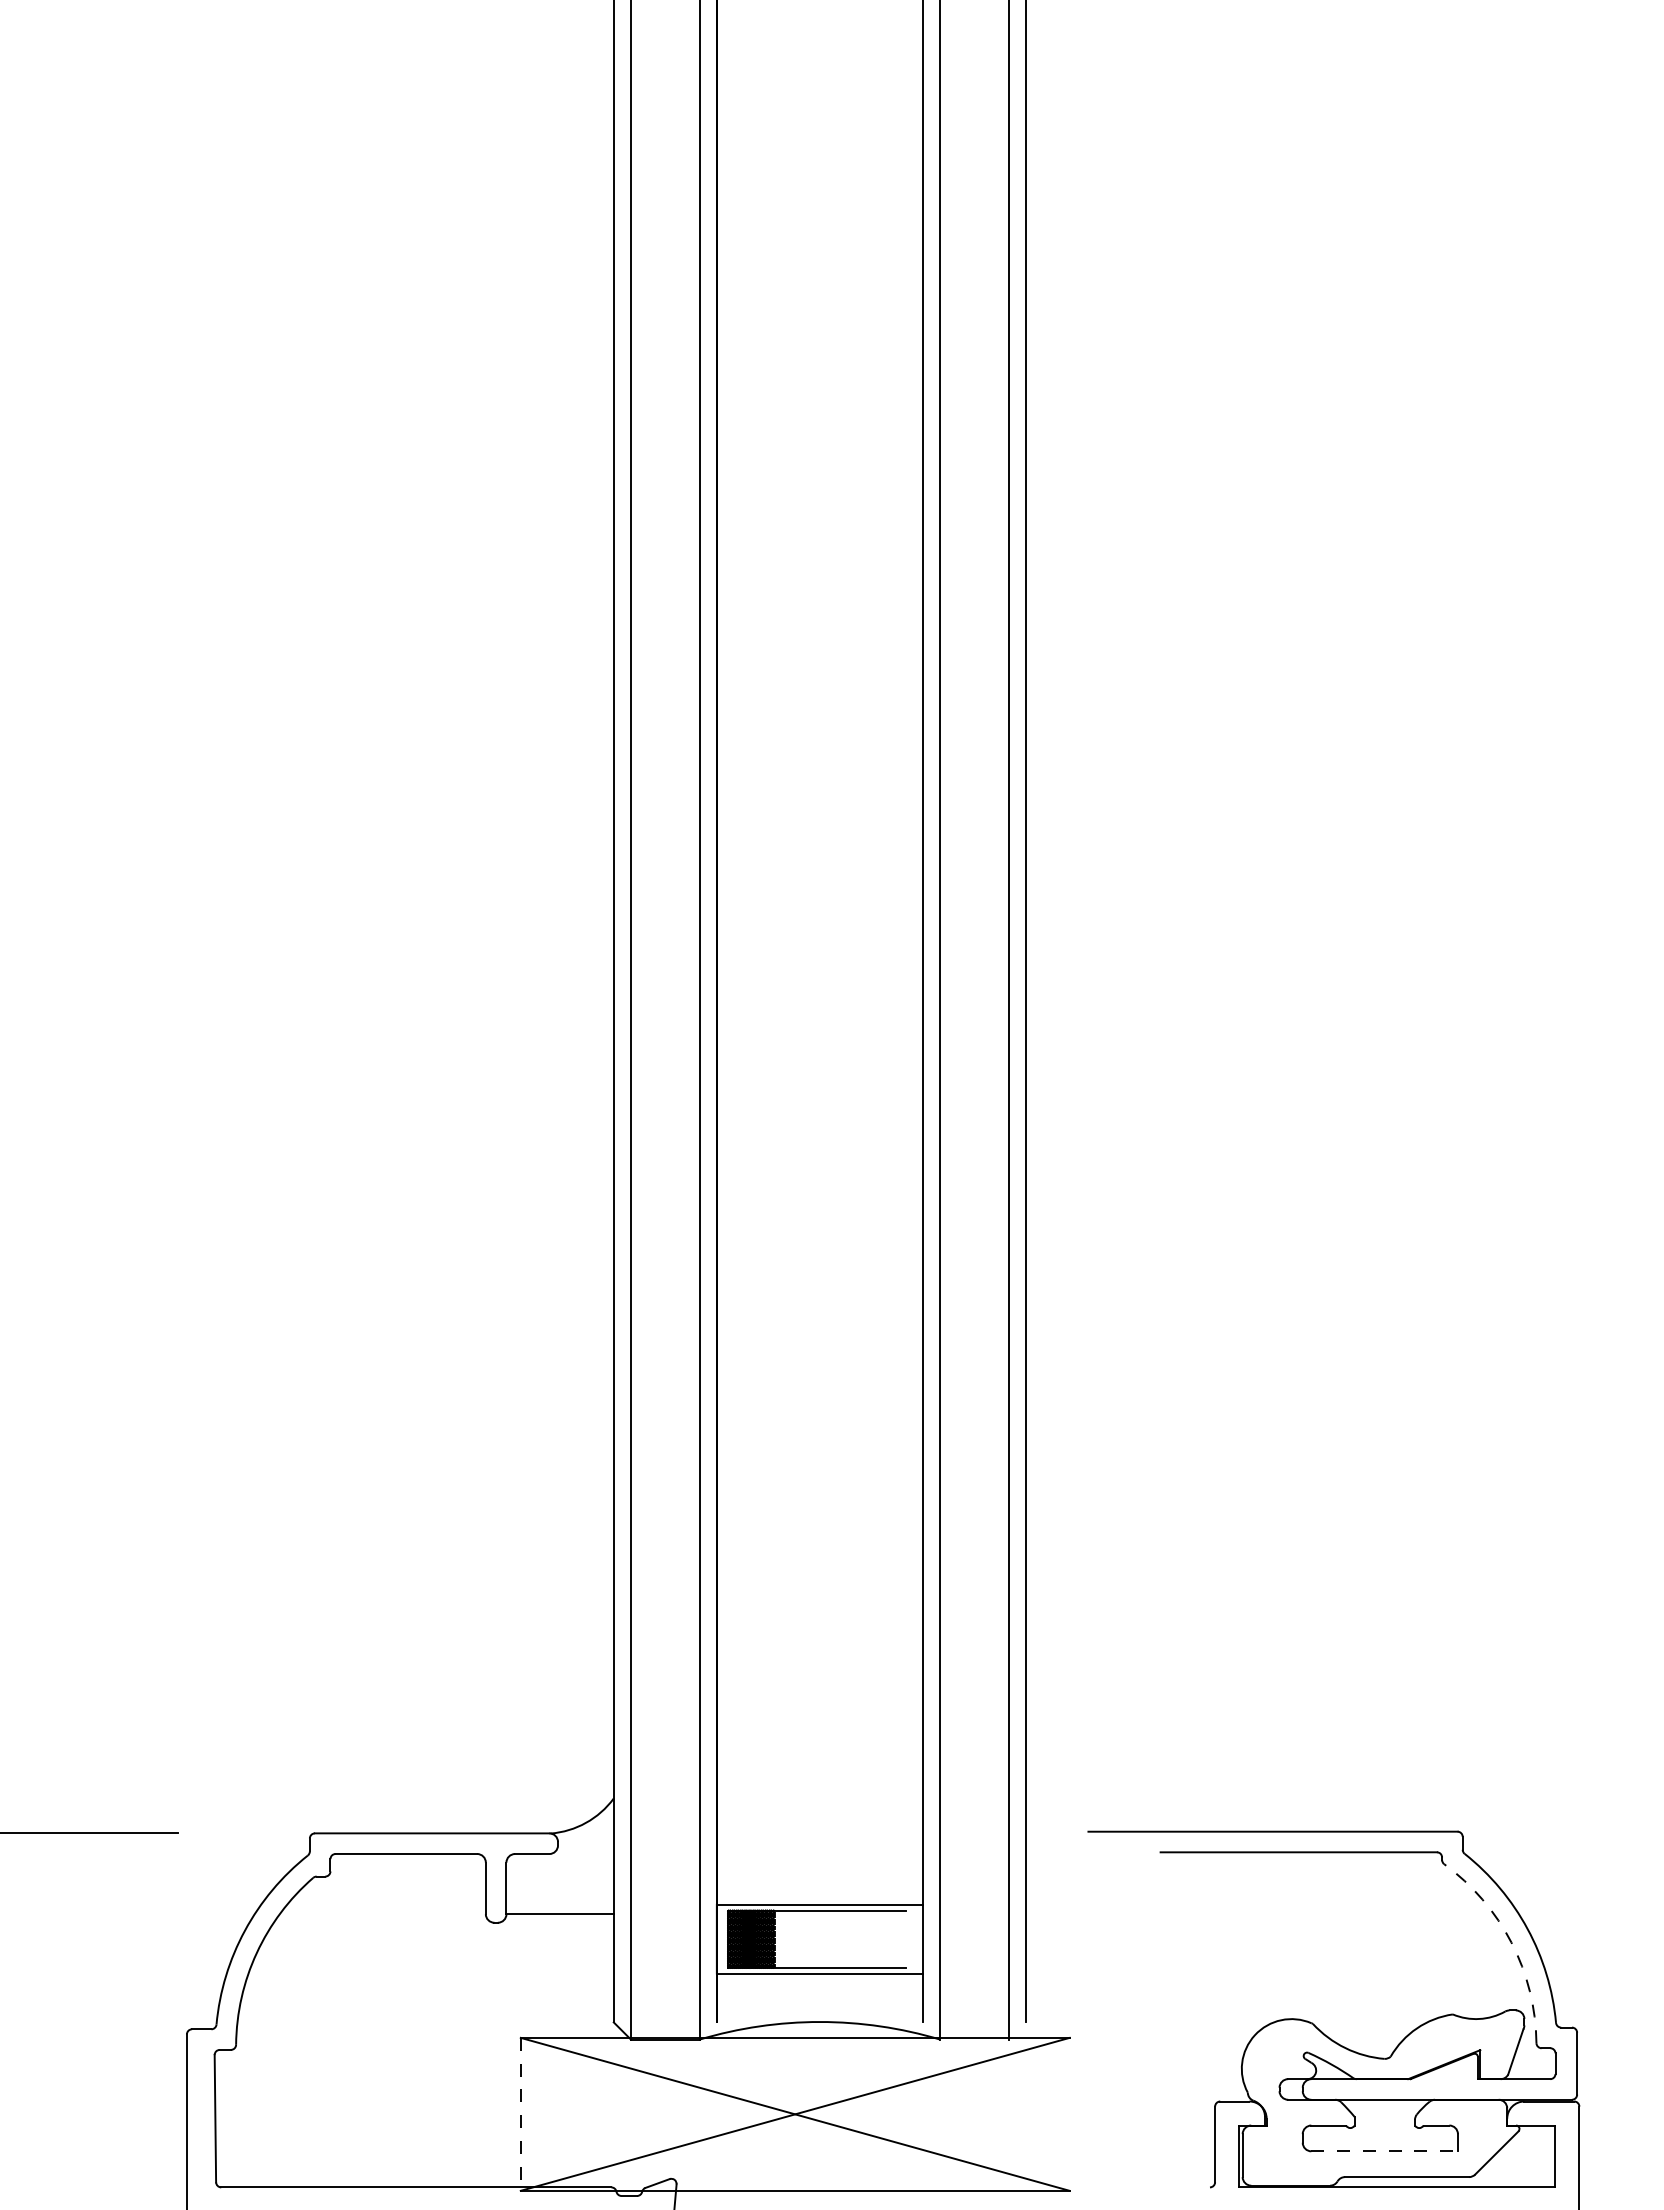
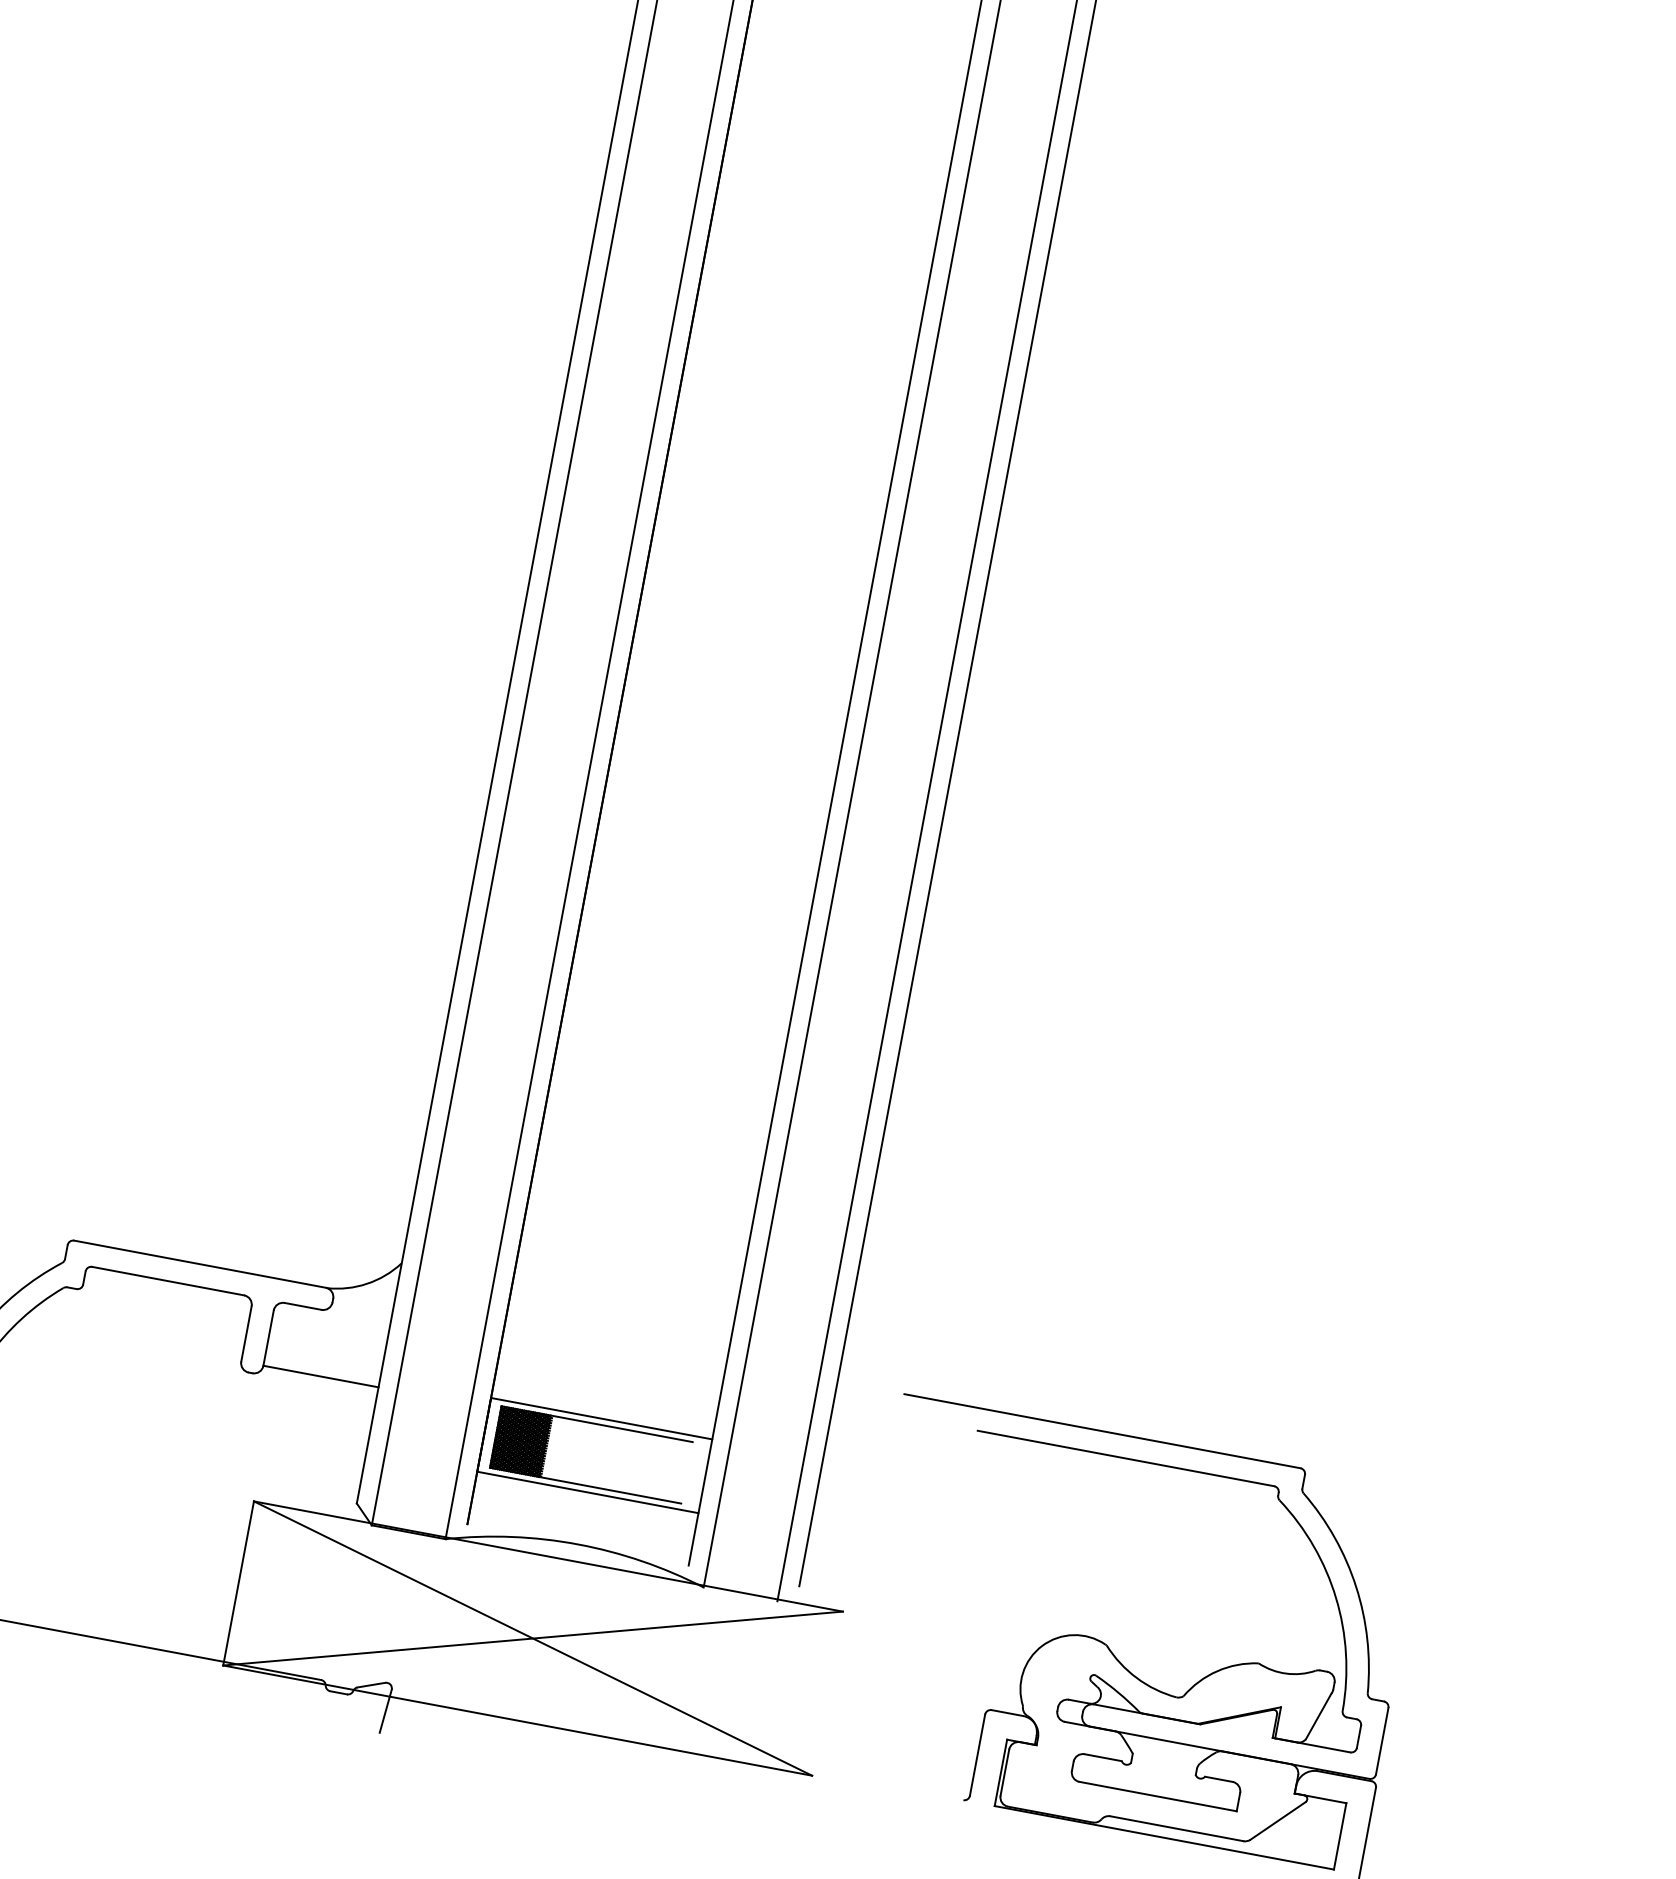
arc: (1511, 1942) -> (1336, 1597), dashed -> solid
line: (520, 2114) -> (238, 1583), dashed -> solid
line: (1385, 2151) -> (1158, 1796), dashed -> solid

